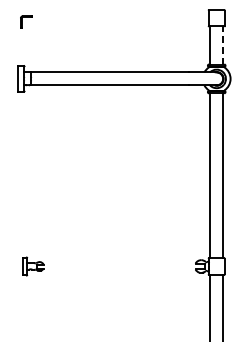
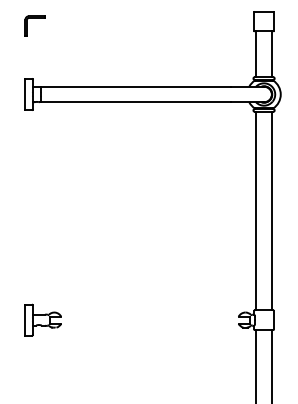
part: (26, 21) -> (35, 25), size x1.43
line: (223, 45) -> (272, 54), dashed -> solid
part: (32, 266) -> (42, 320), size x1.43

